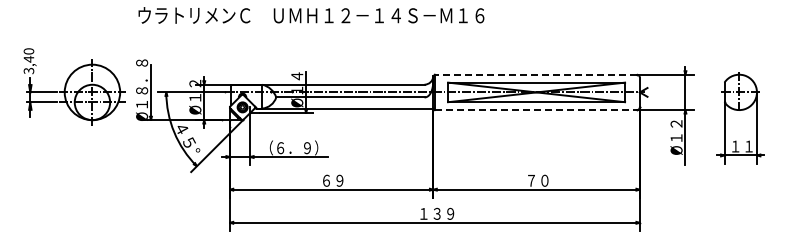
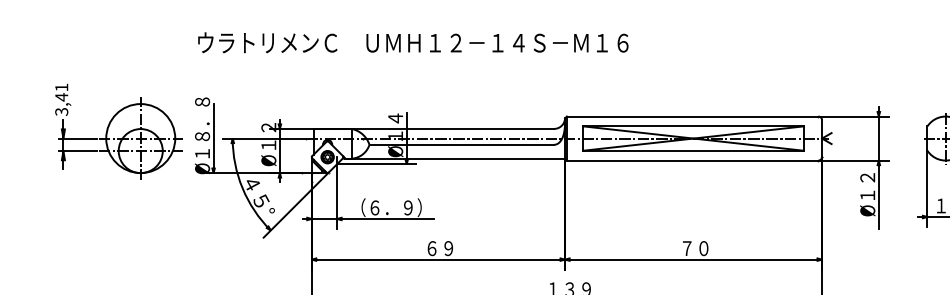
text: (28, 51) -> (61, 87), 3,40 -> 3,41
line: (535, 74) -> (692, 116), dashed -> solid
line: (536, 110) -> (693, 161), dashed -> solid

